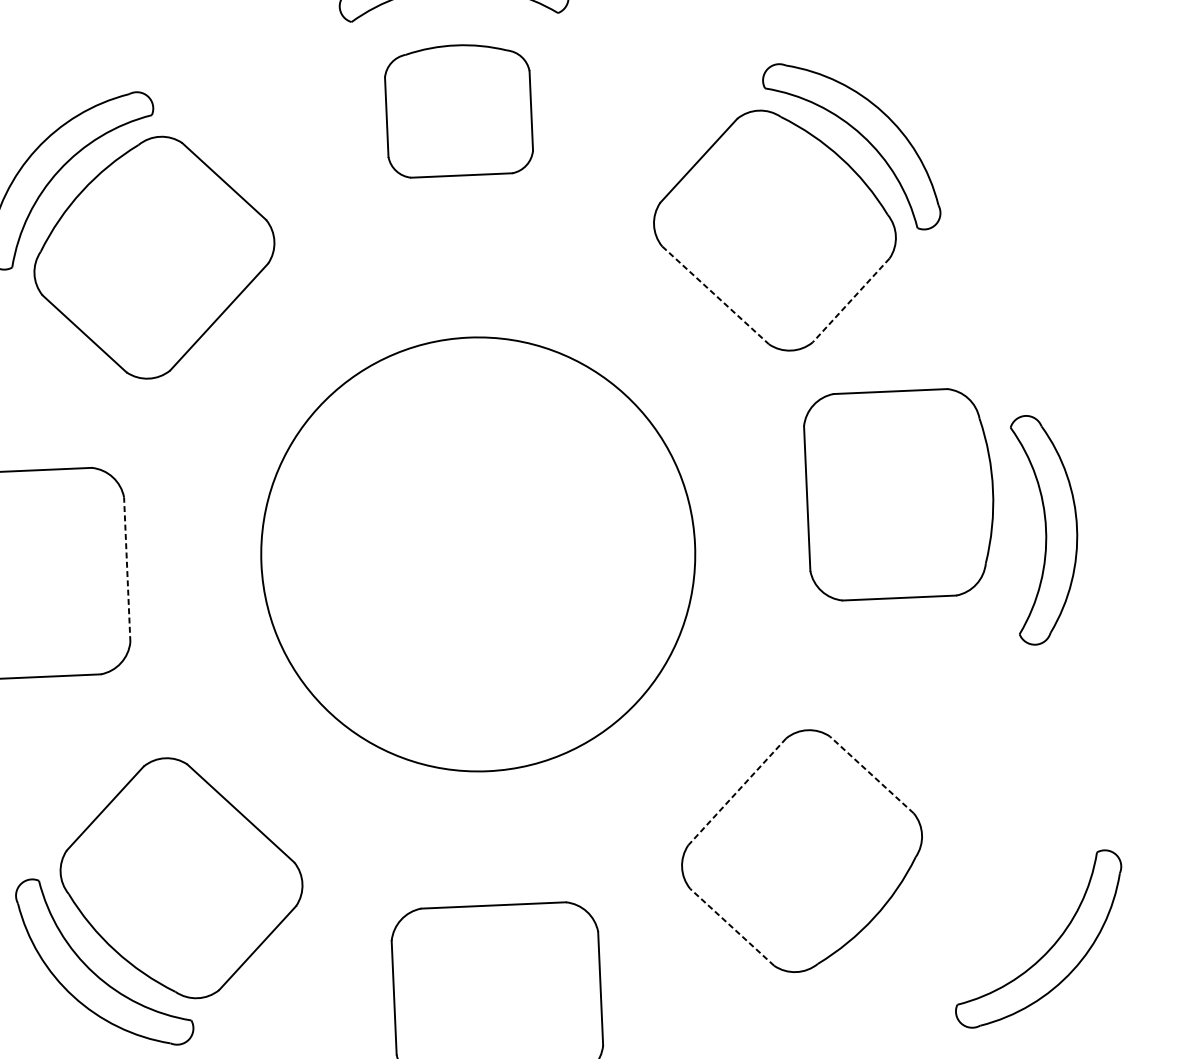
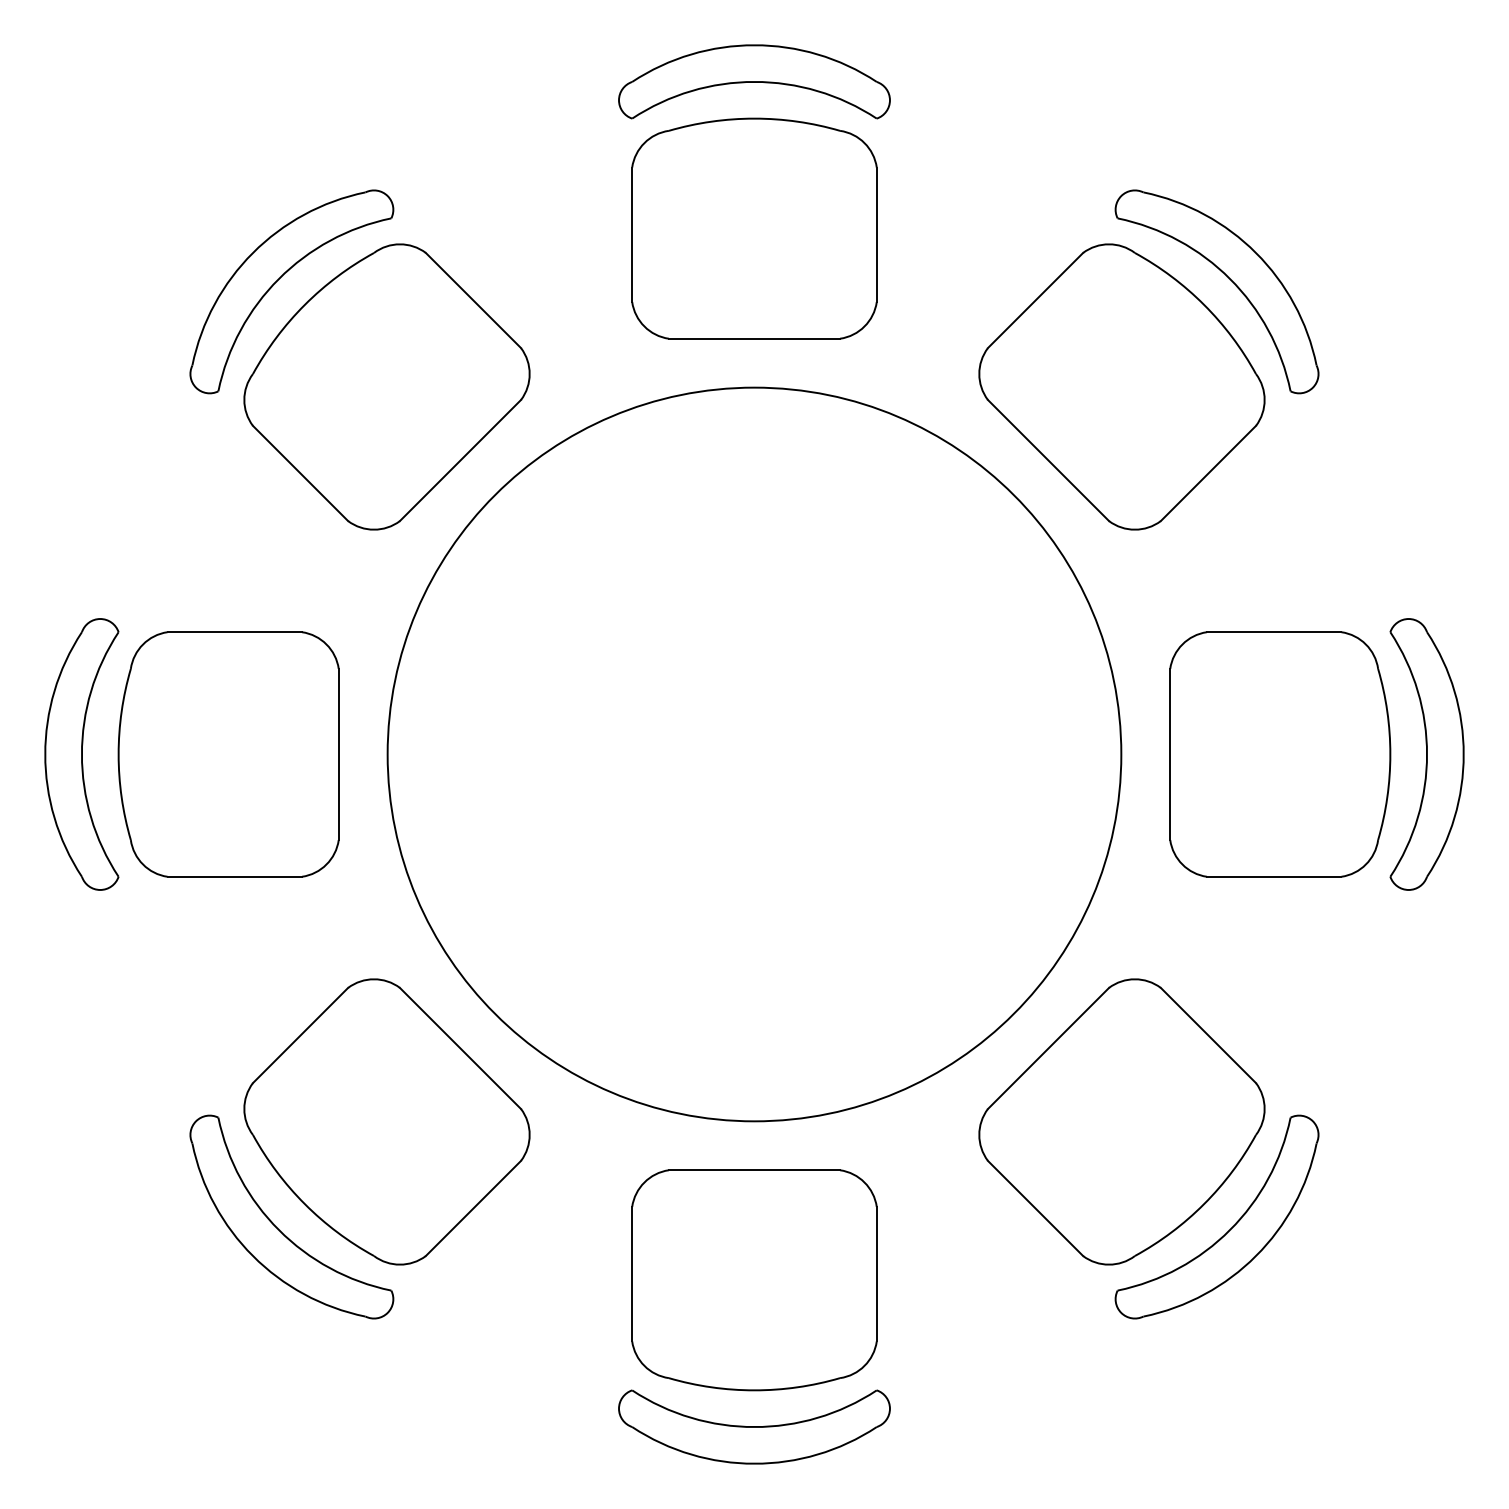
part: (458, 110) -> (754, 228), size x1.43
line: (715, 295) -> (1048, 460), dashed -> solid
line: (851, 300) -> (1208, 473), dashed -> solid
part: (900, 494) -> (1280, 754), moved
circle: (478, 554) -> (754, 754), size x1.43
line: (127, 569) -> (338, 754), dashed -> solid
line: (871, 774) -> (1208, 1035), dashed -> solid
line: (737, 791) -> (1048, 1048), dashed -> solid
line: (732, 927) -> (1035, 1208), dashed -> solid
part: (1049, 949) -> (1229, 1229), moved

